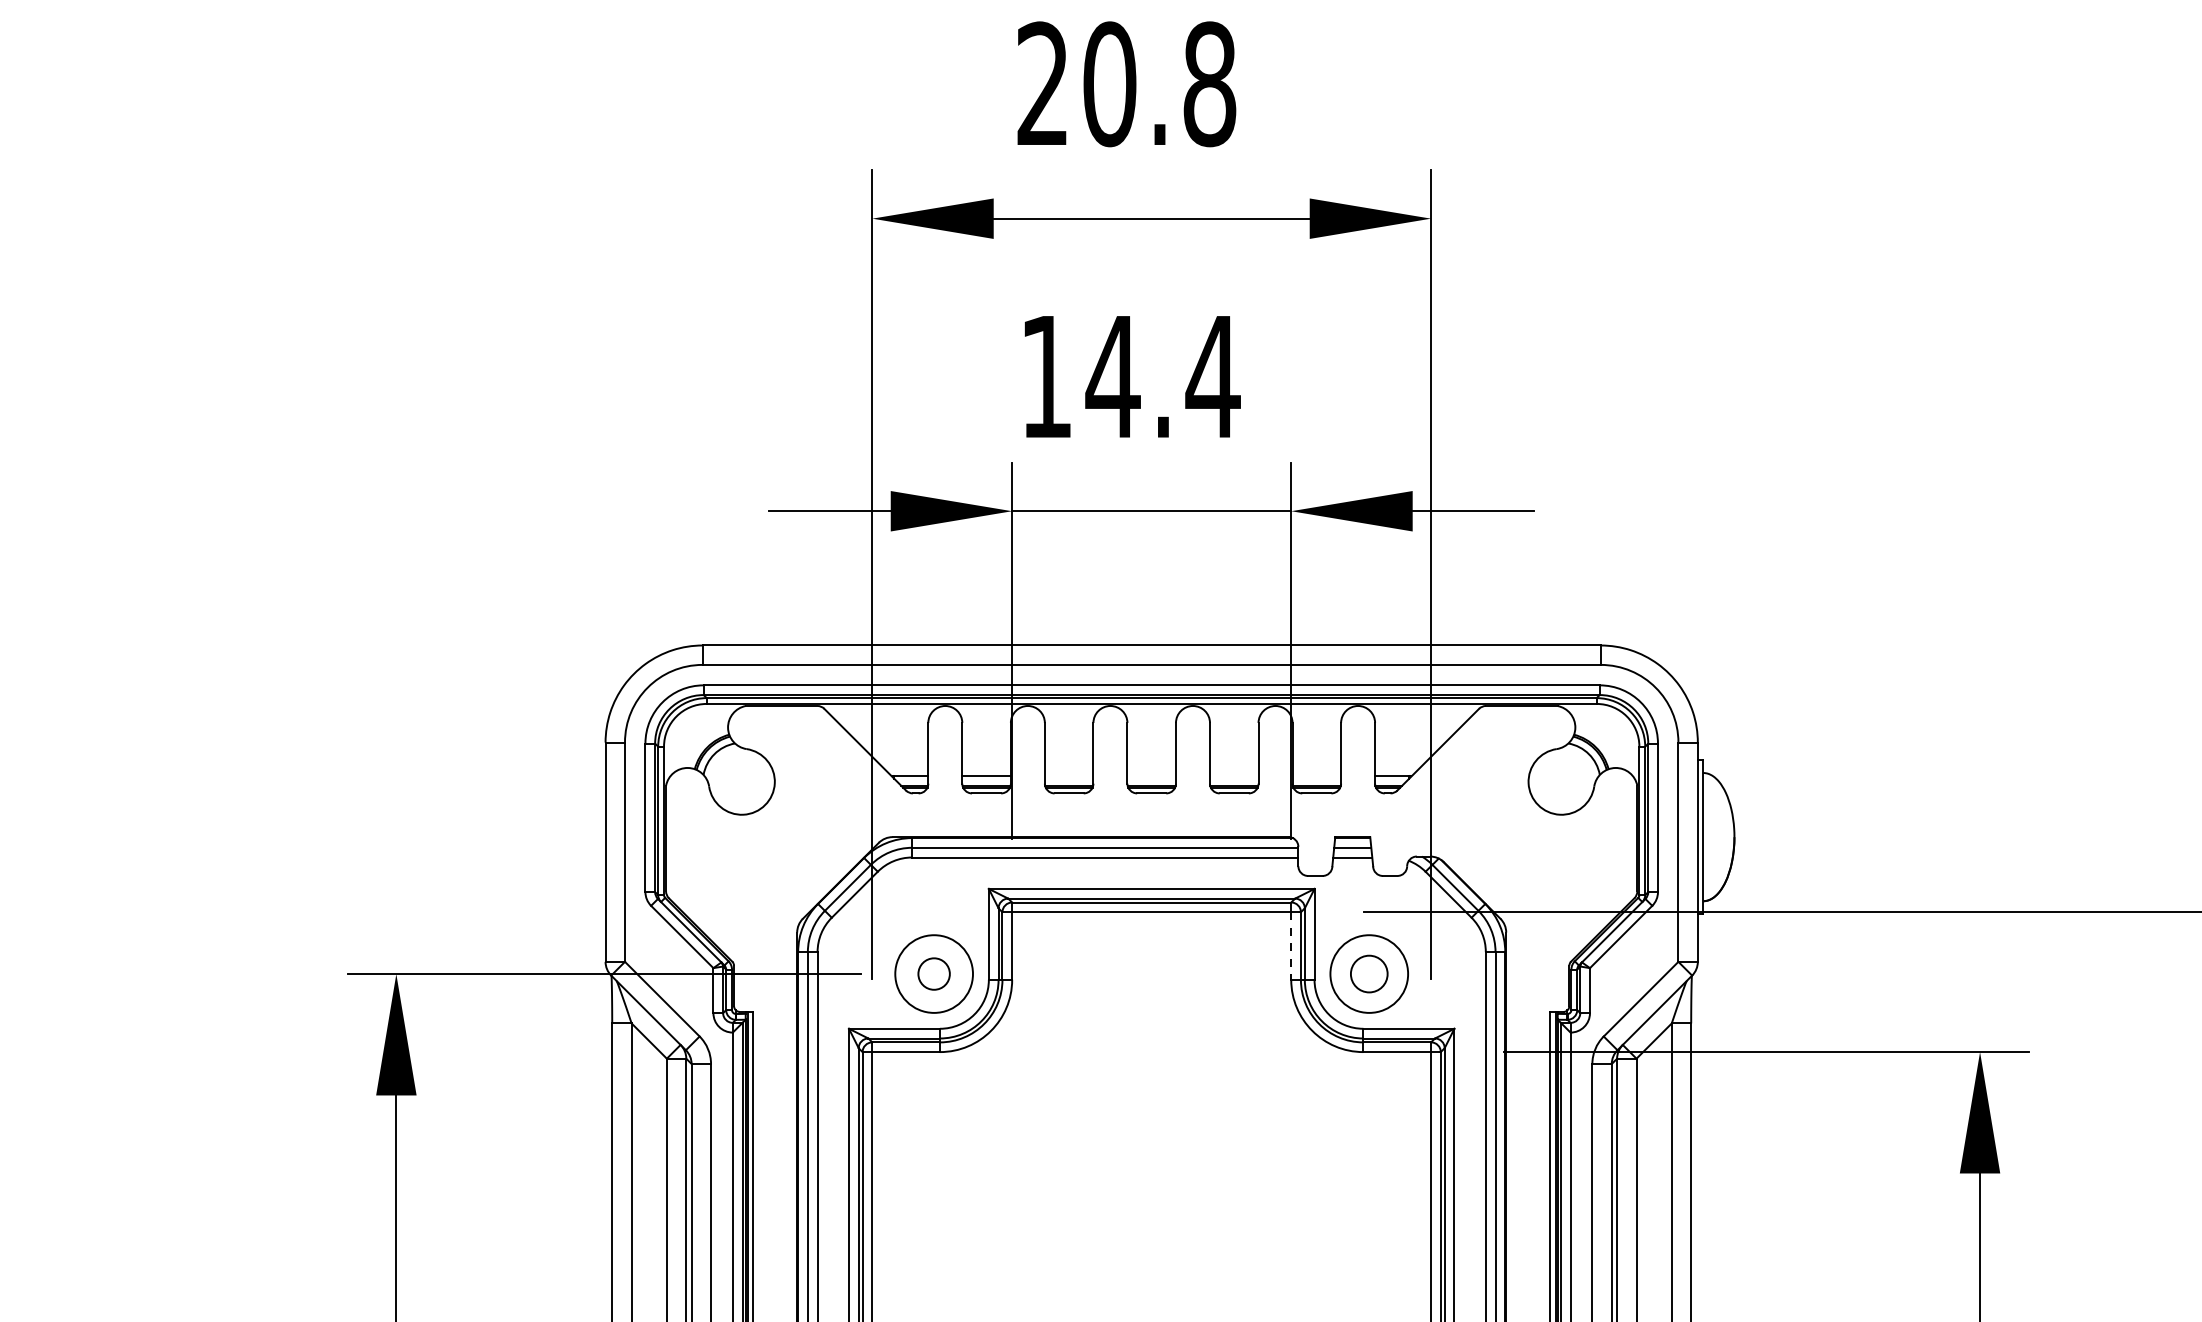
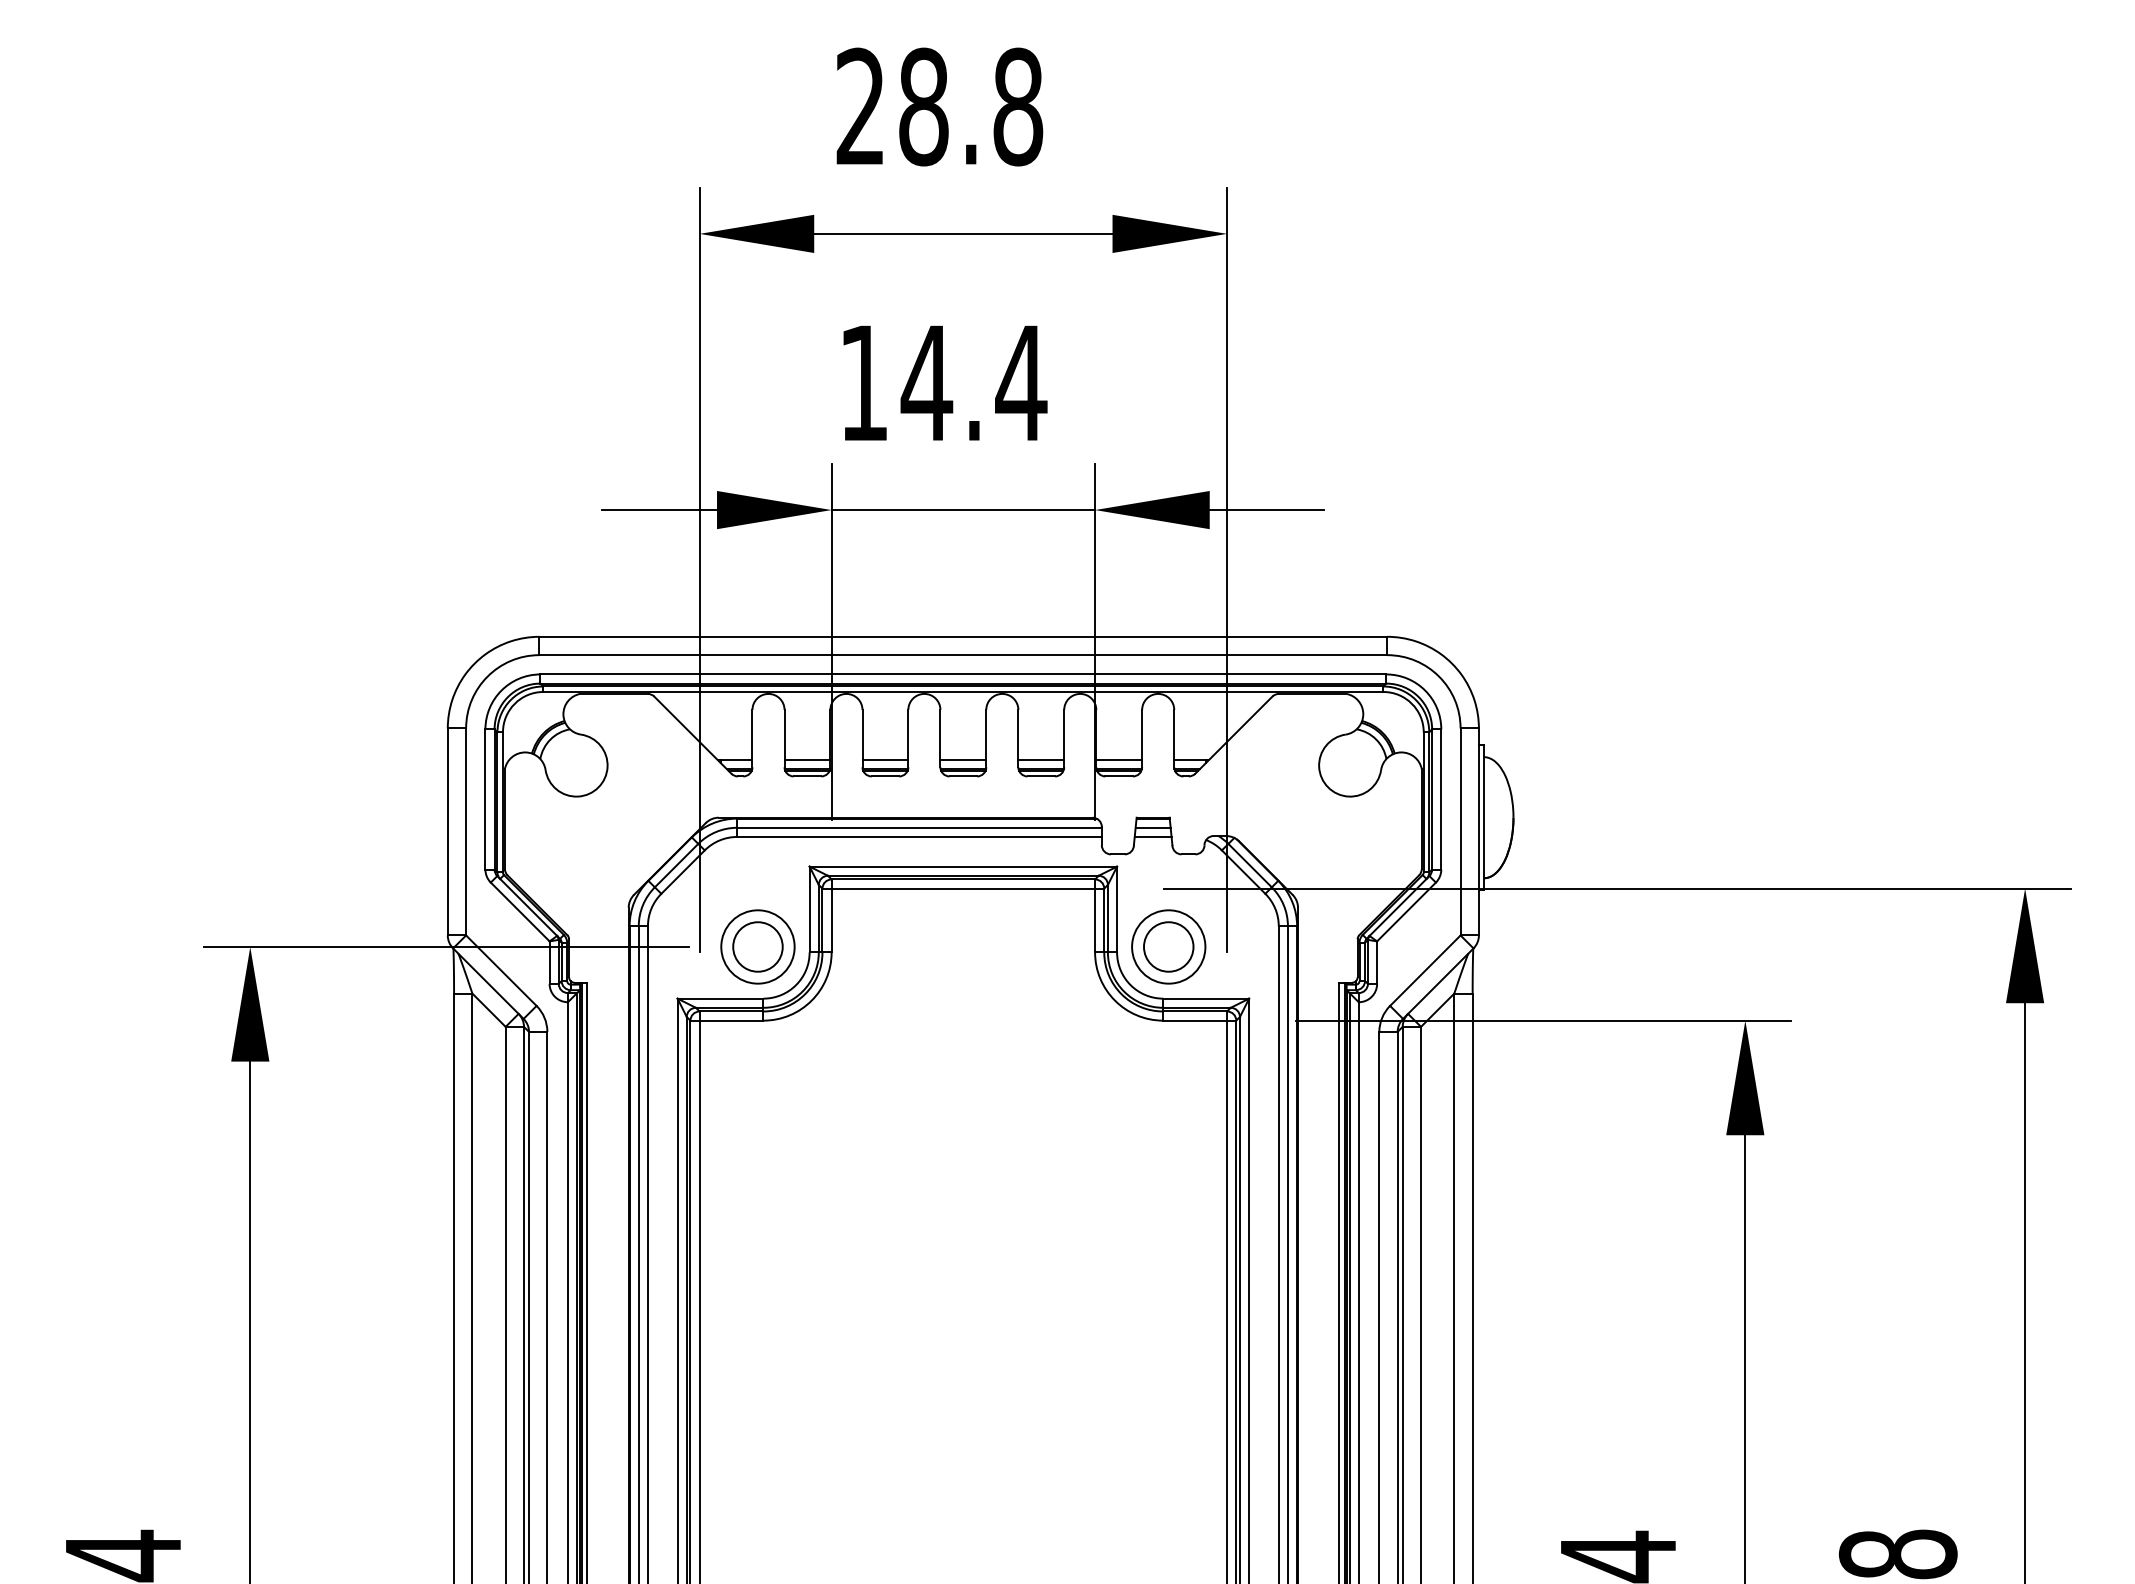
text: (1109, 84) -> (923, 107), 20.8 -> 28.8
line: (1069, 775) -> (885, 759), added
line: (1151, 775) -> (963, 759), added
line: (1234, 775) -> (1041, 759), added
line: (1317, 775) -> (1119, 759), added
line: (1291, 946) -> (1095, 920), dashed -> solid
circle: (933, 973) -> (757, 946), size x1.67
circle: (1369, 973) -> (1168, 946), size x1.43

